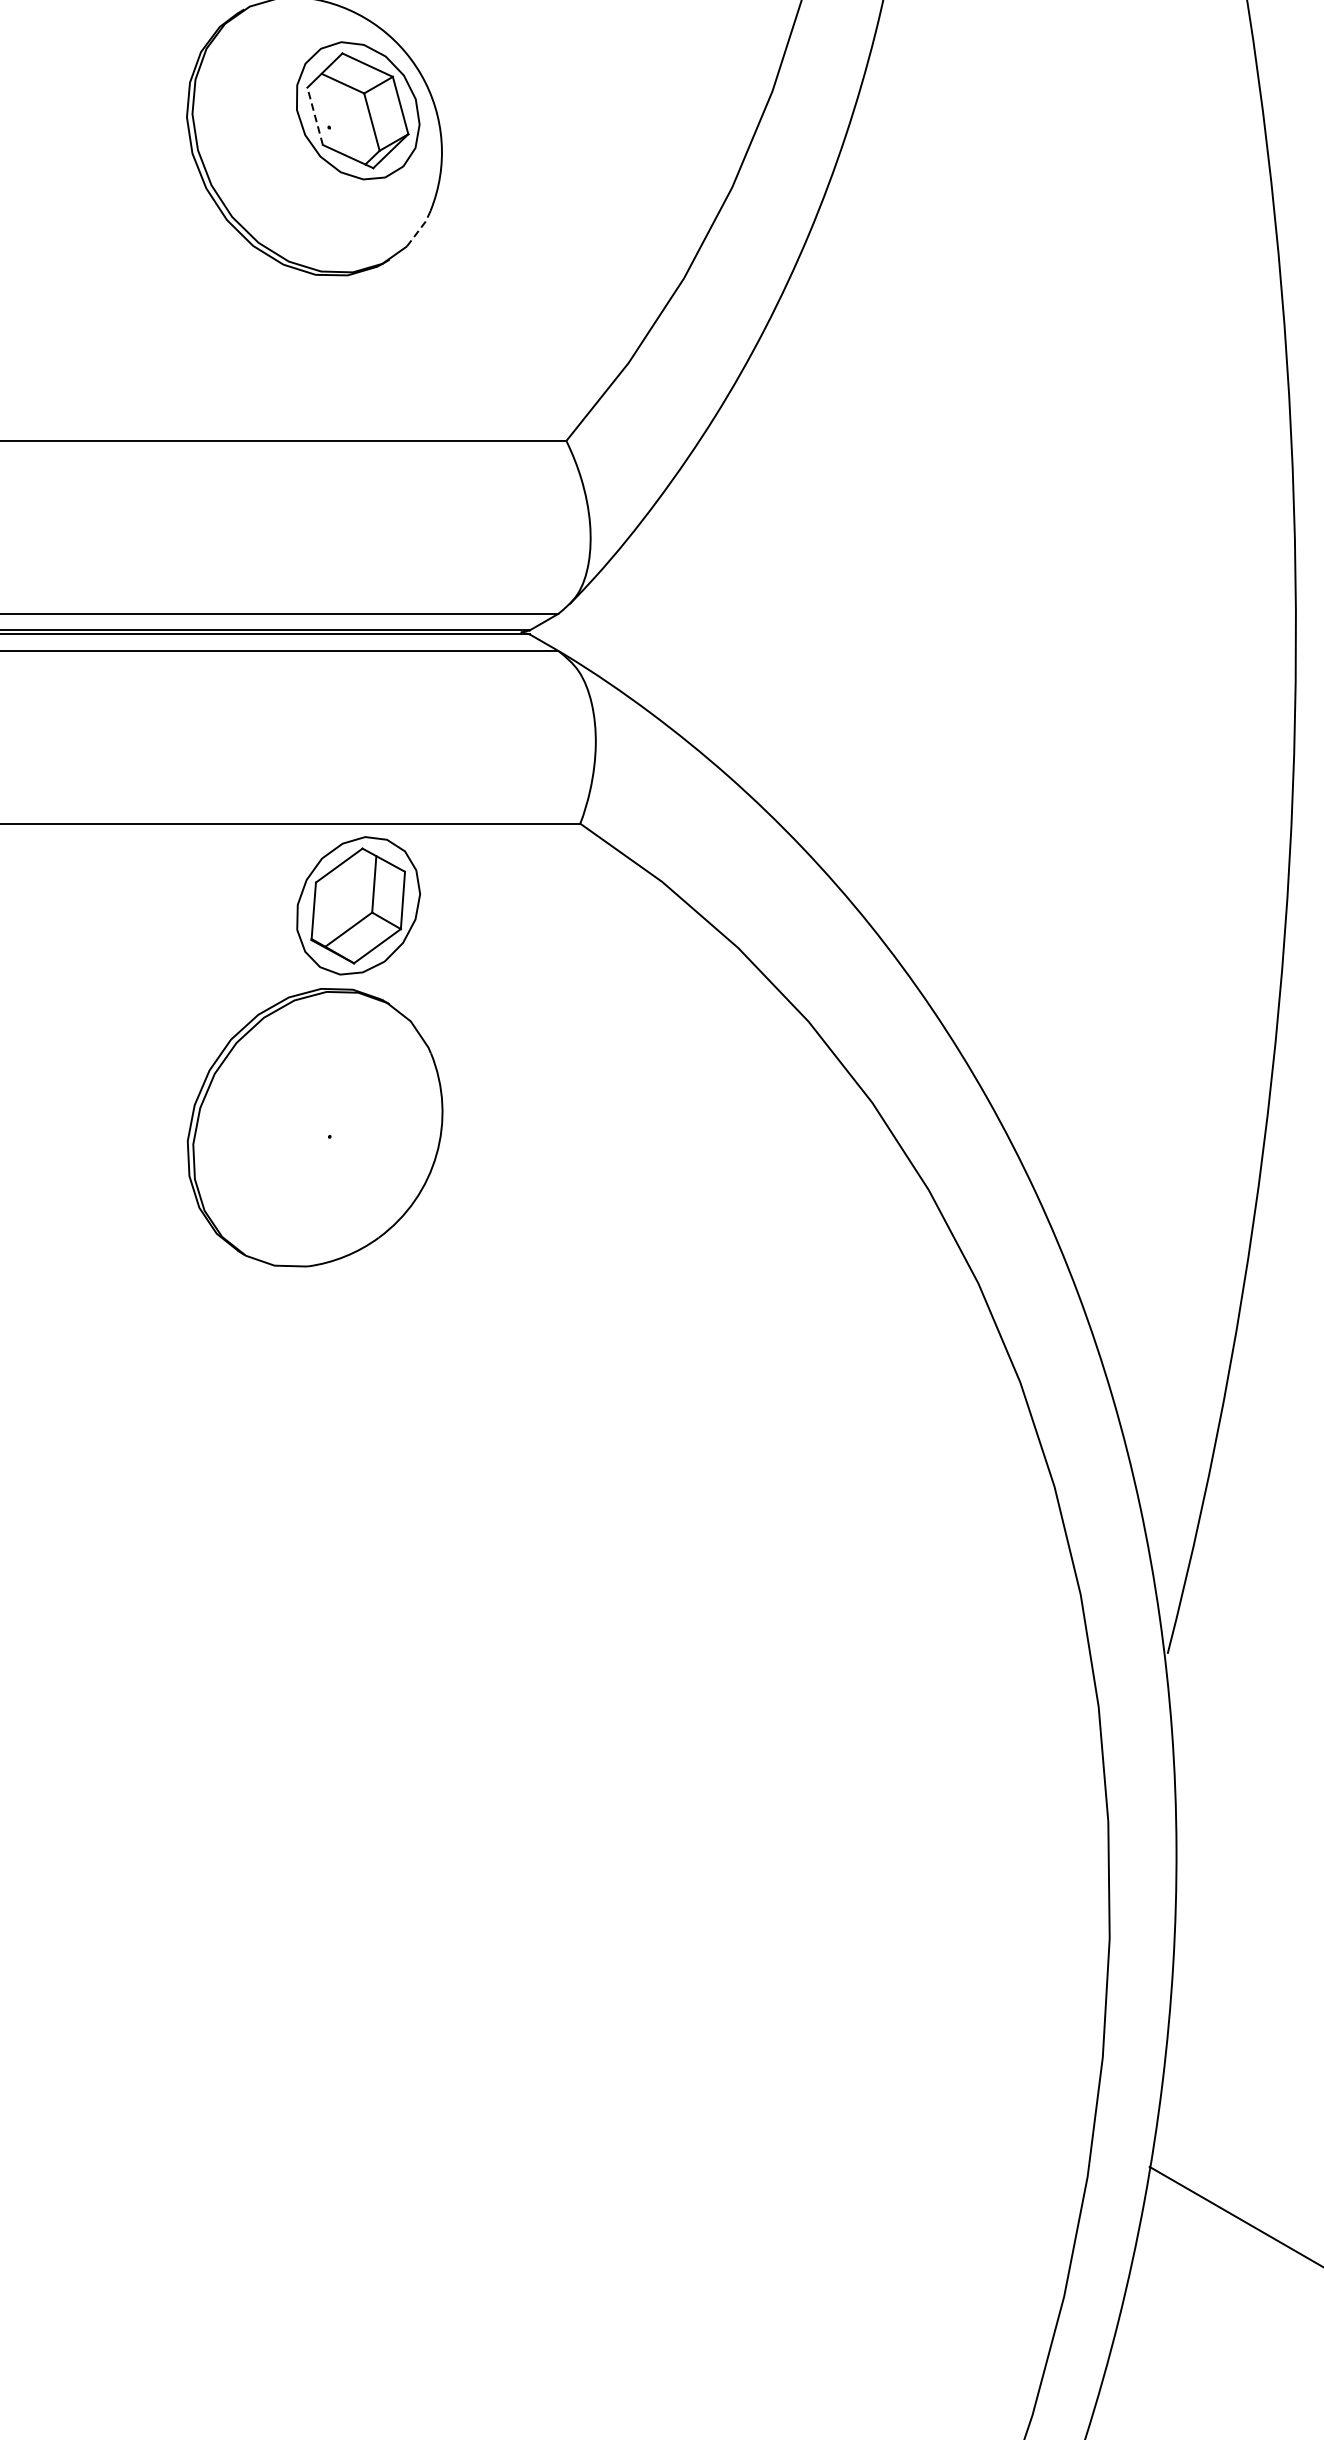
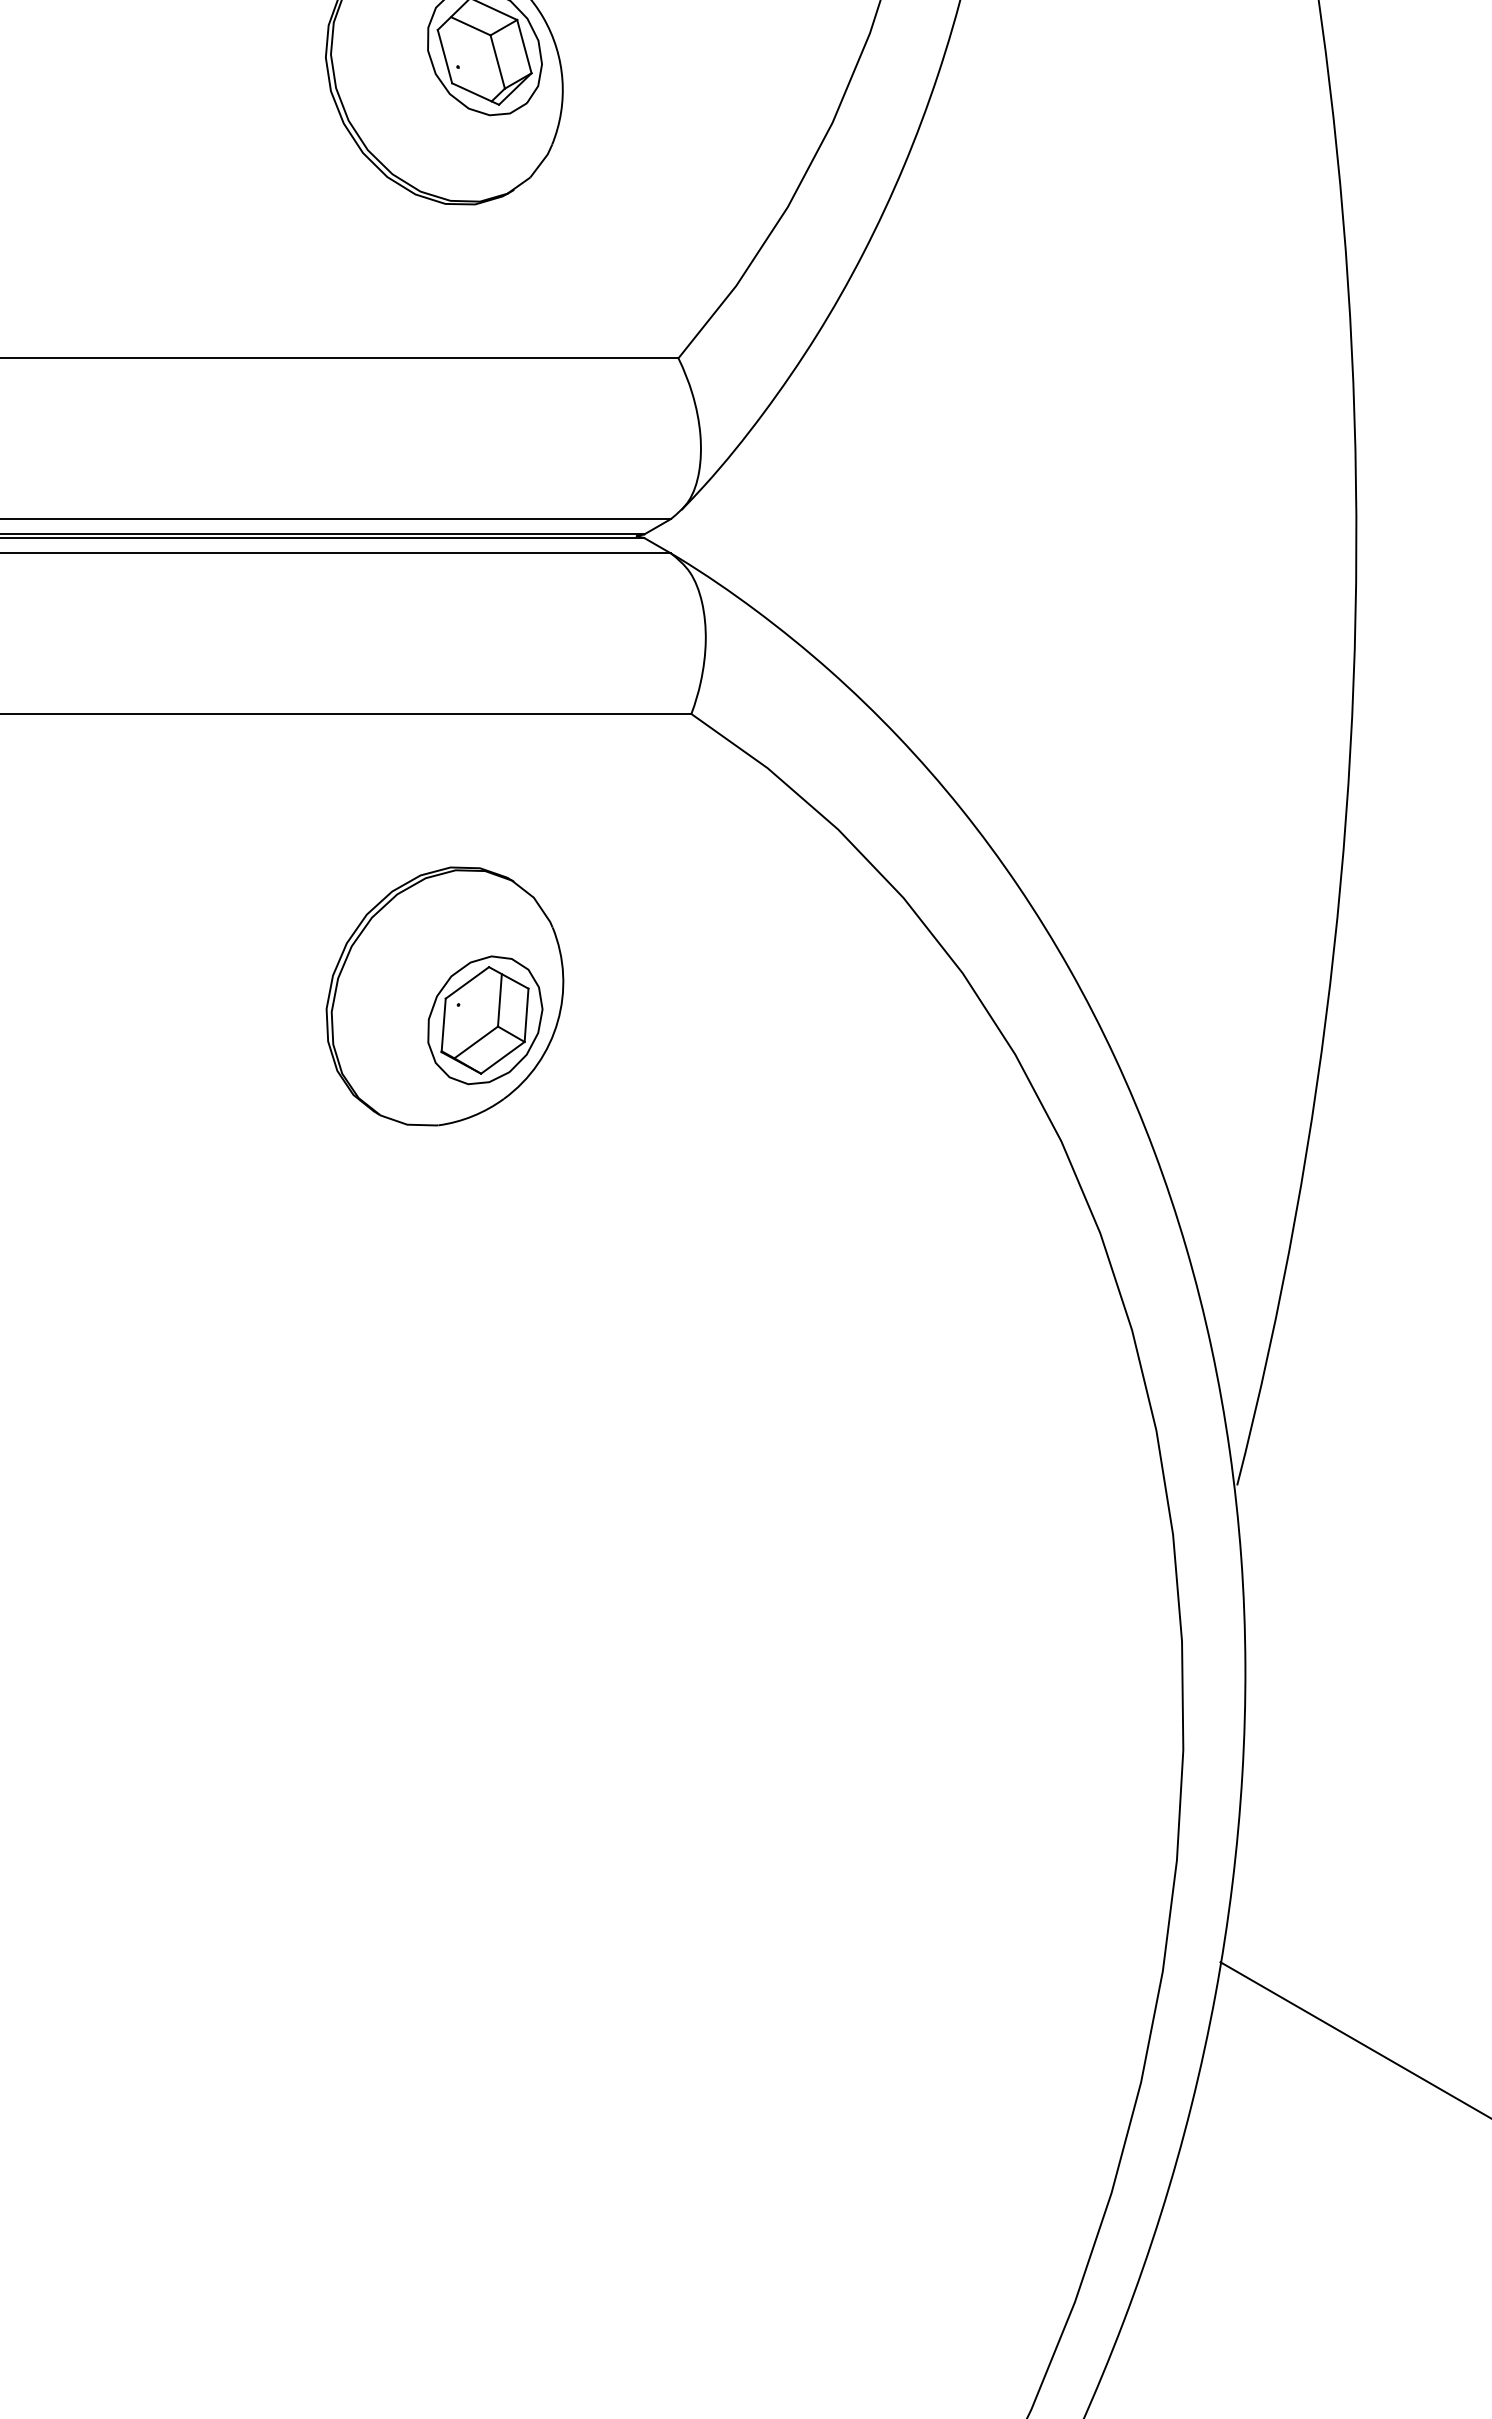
line: (314, 116) -> (444, 56), dashed -> solid
line: (420, 228) -> (542, 160), dashed -> solid
part: (358, 906) -> (485, 1020), moved

